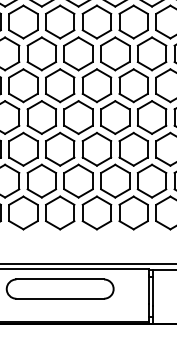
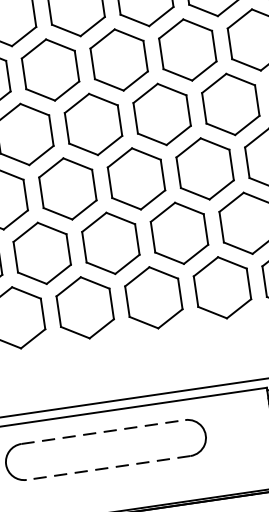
line: (60, 279) -> (103, 431), solid -> dashed
line: (60, 298) -> (109, 467), solid -> dashed

